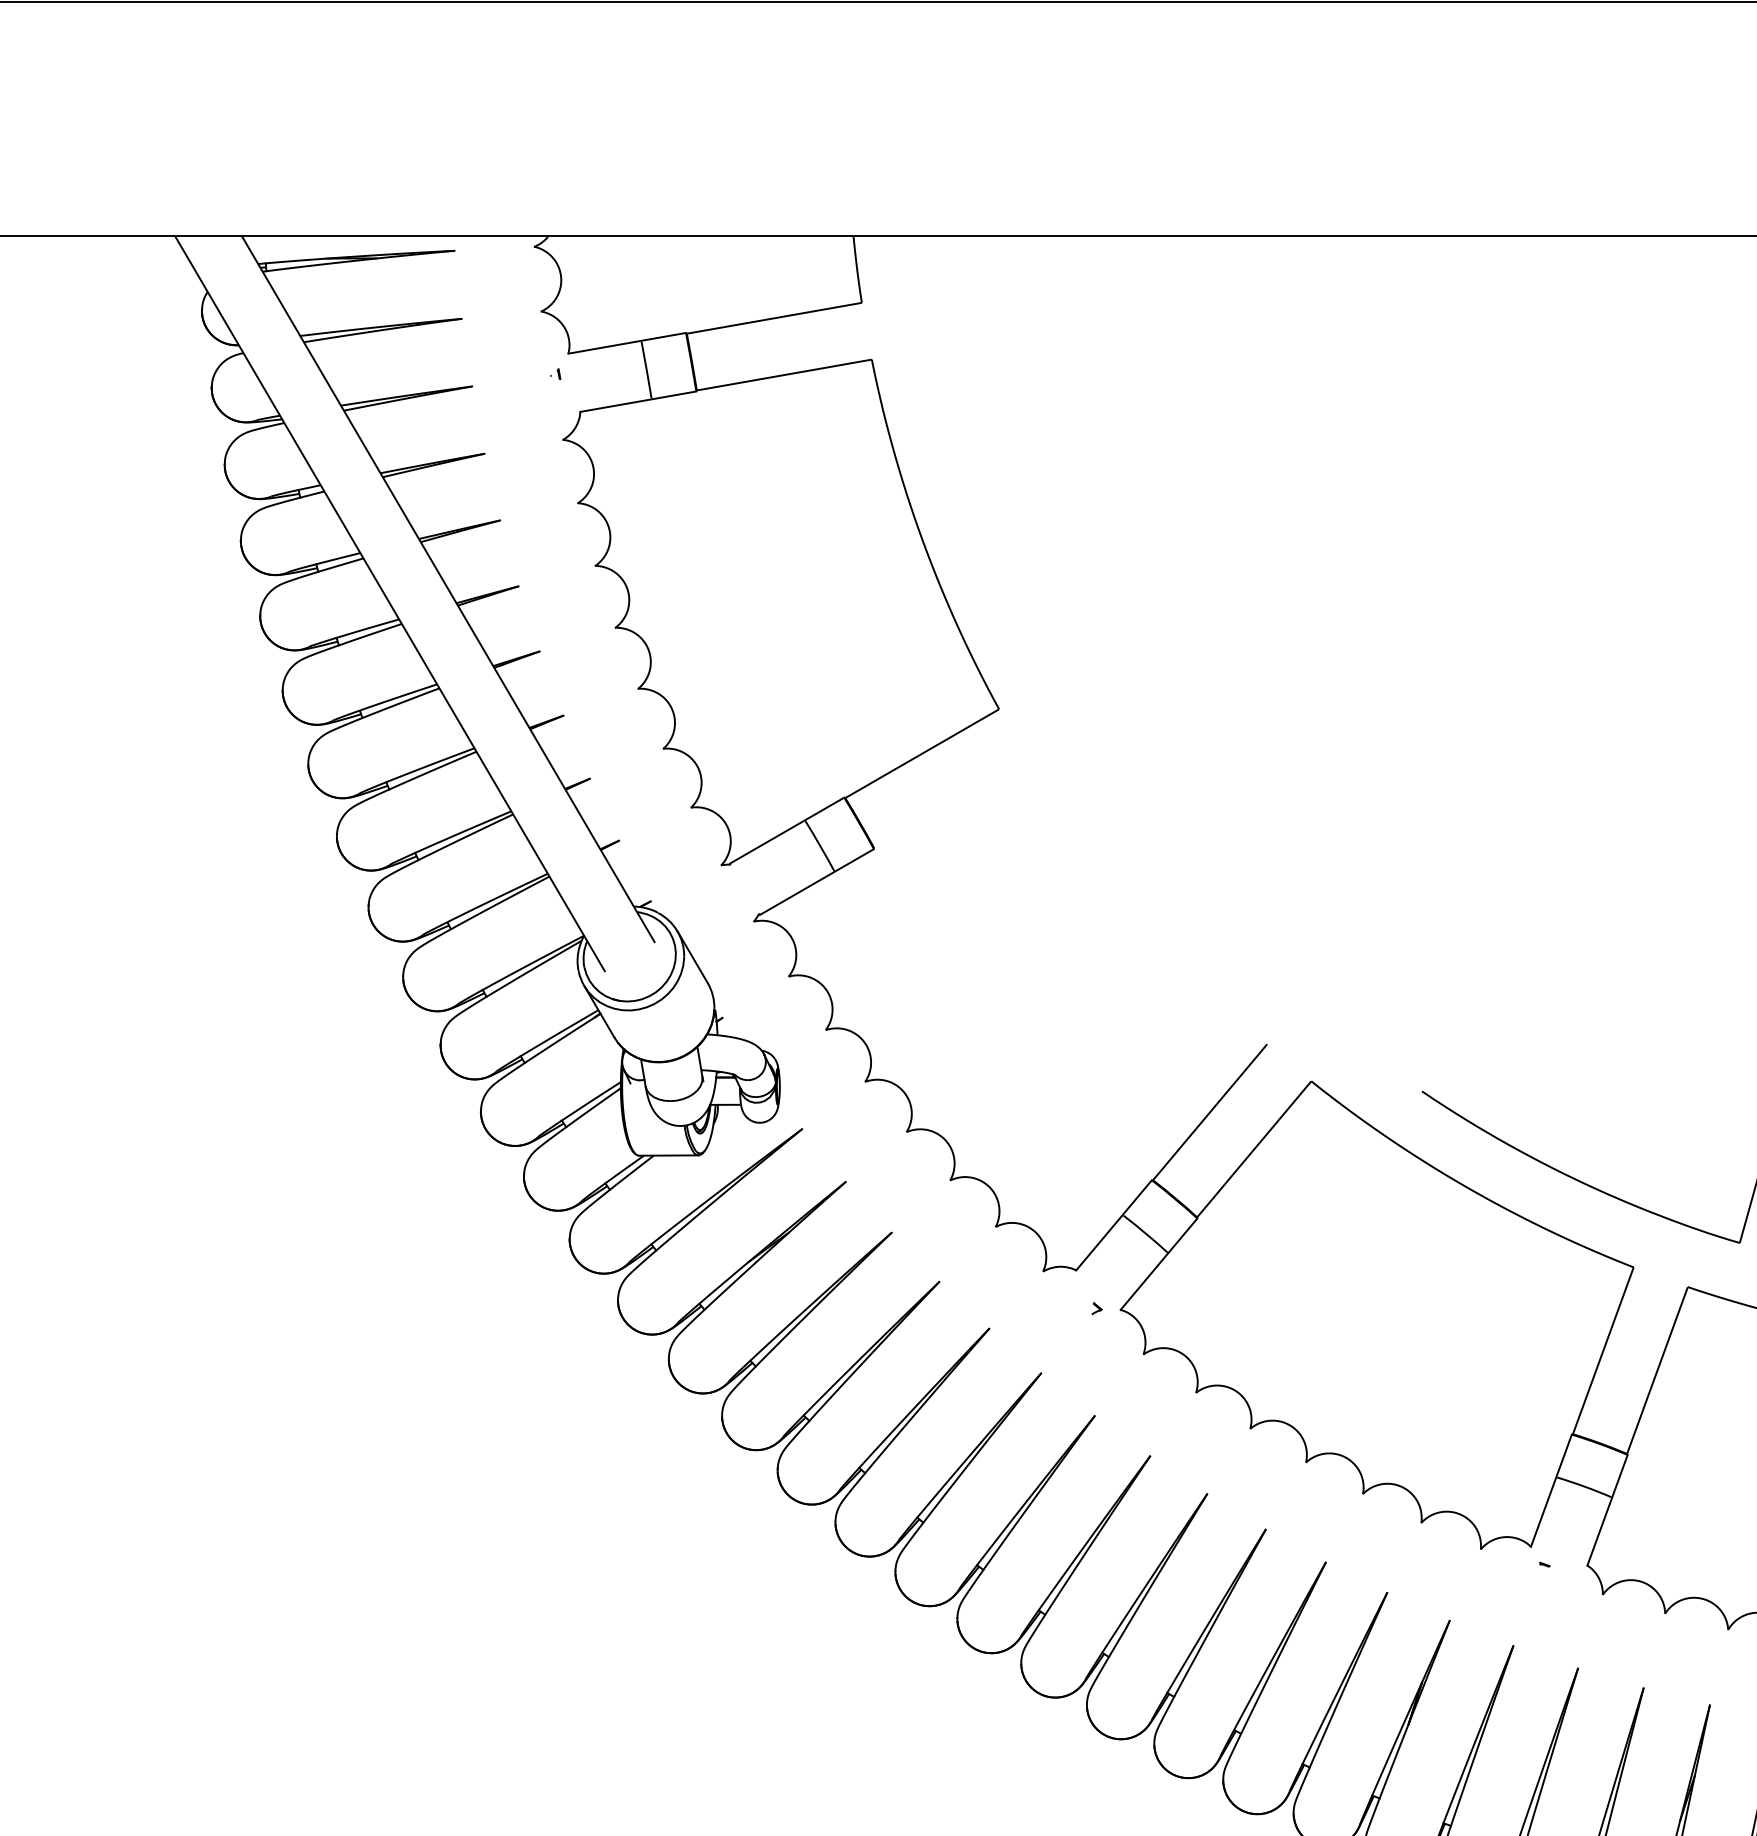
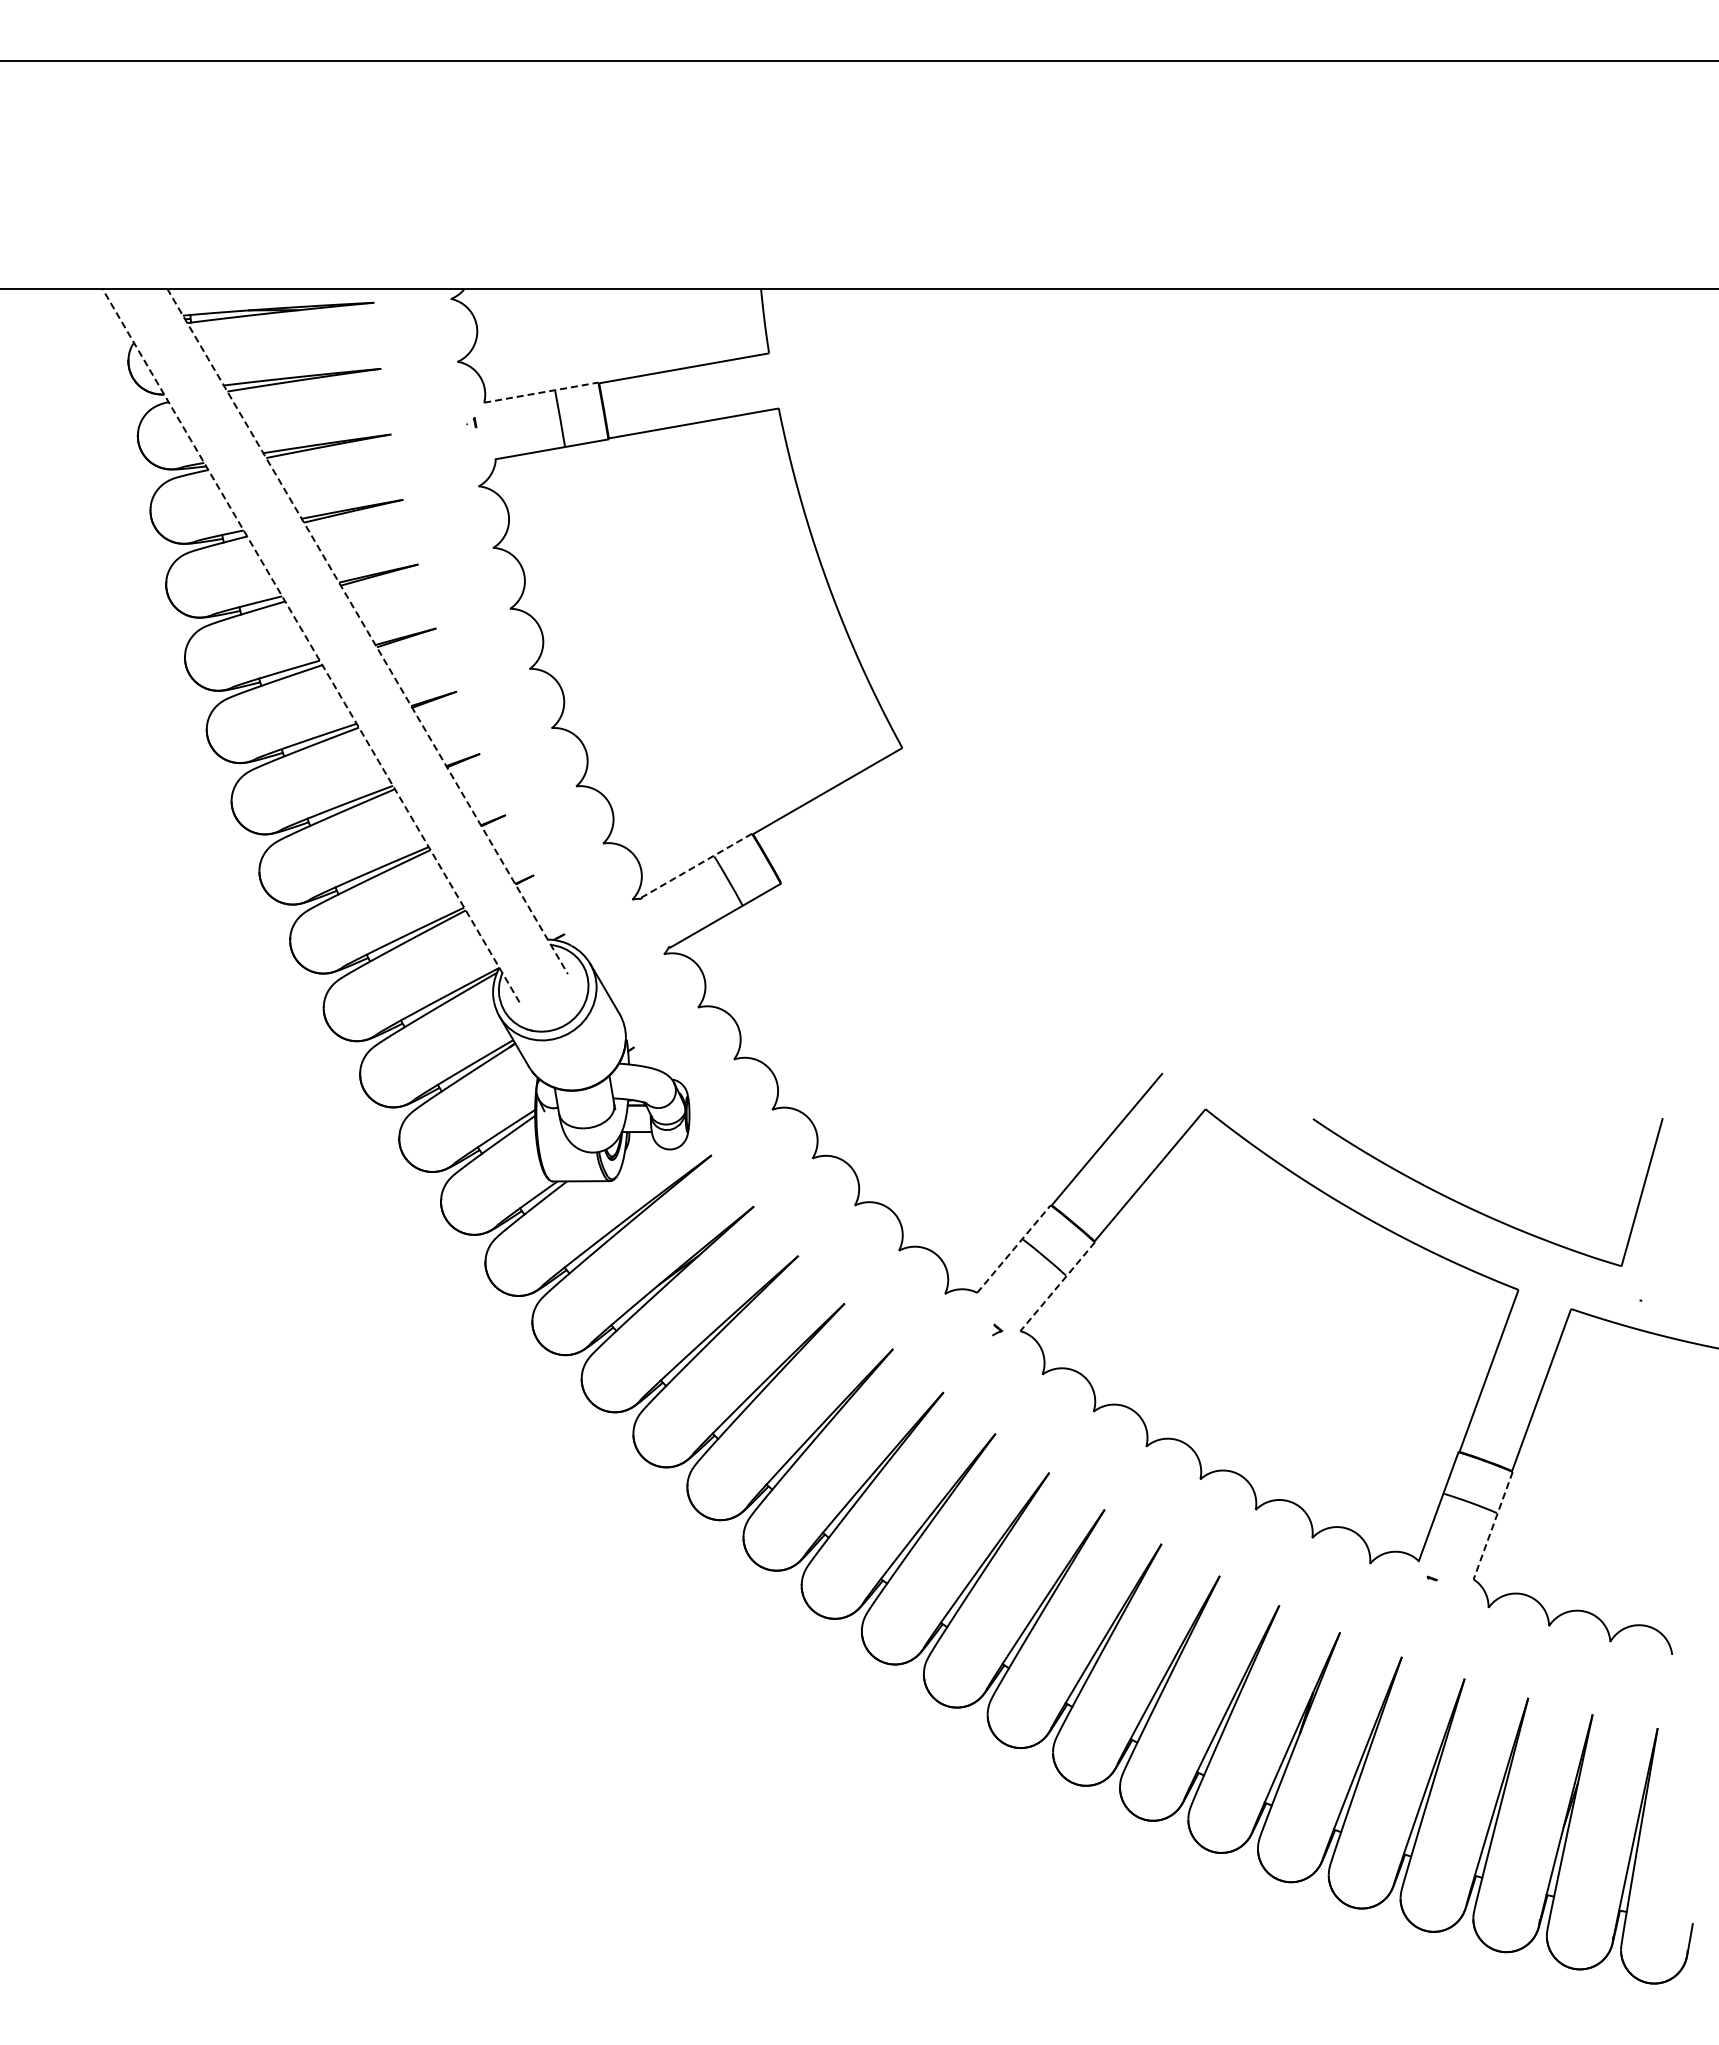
line: (627, 343) -> (541, 392), solid -> dashed
line: (448, 589) -> (367, 631), solid -> dashed
line: (389, 603) -> (310, 645), solid -> dashed
line: (788, 830) -> (697, 865), solid -> dashed
line: (1114, 1224) -> (1014, 1248), solid -> dashed
line: (1158, 1263) -> (1057, 1286), solid -> dashed
line: (1607, 1511) -> (1493, 1526), solid -> dashed

